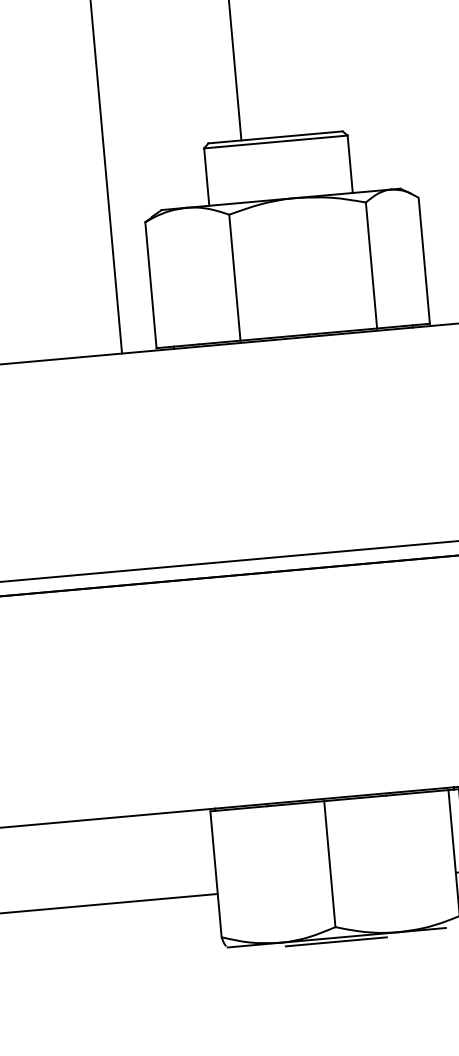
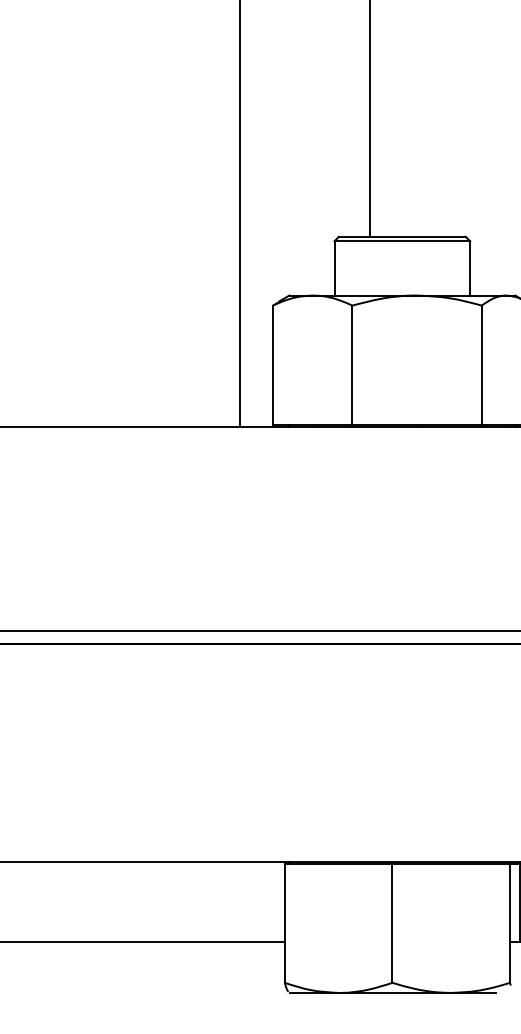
line: (335, 941) -> (391, 996), removed

